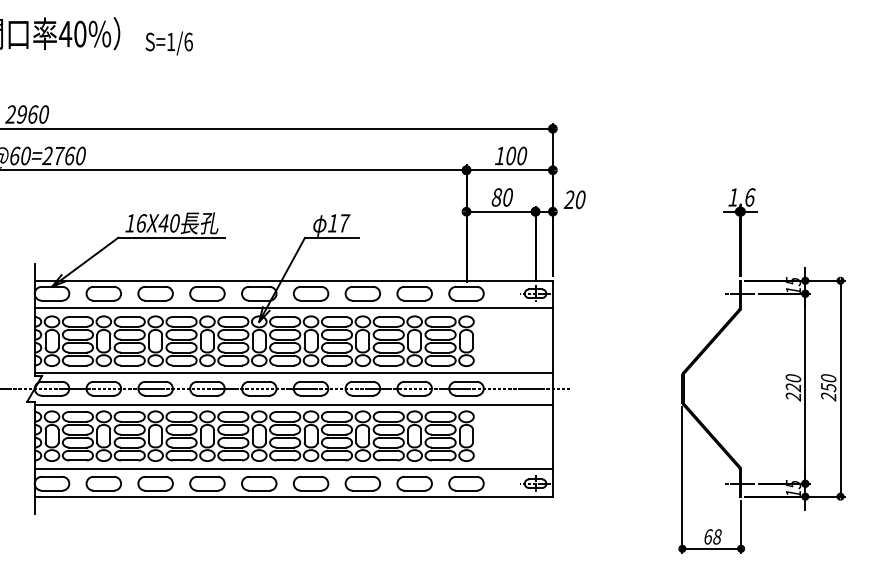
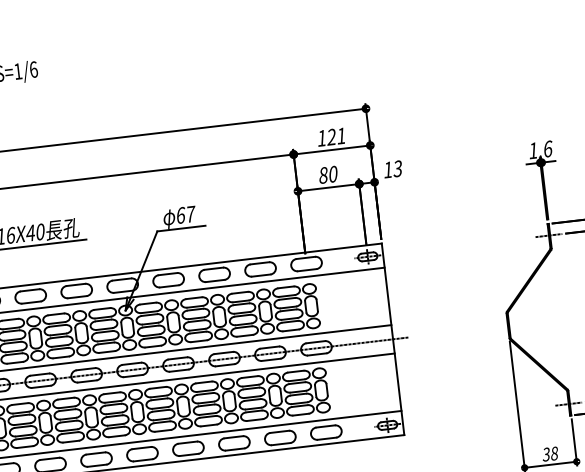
text: (516, 155) -> (336, 136), 100 -> 121
text: (574, 199) -> (392, 169), 20 -> 13
text: (333, 223) -> (181, 215), 17 -> 67
text: (707, 536) -> (545, 454), 68 -> 38

